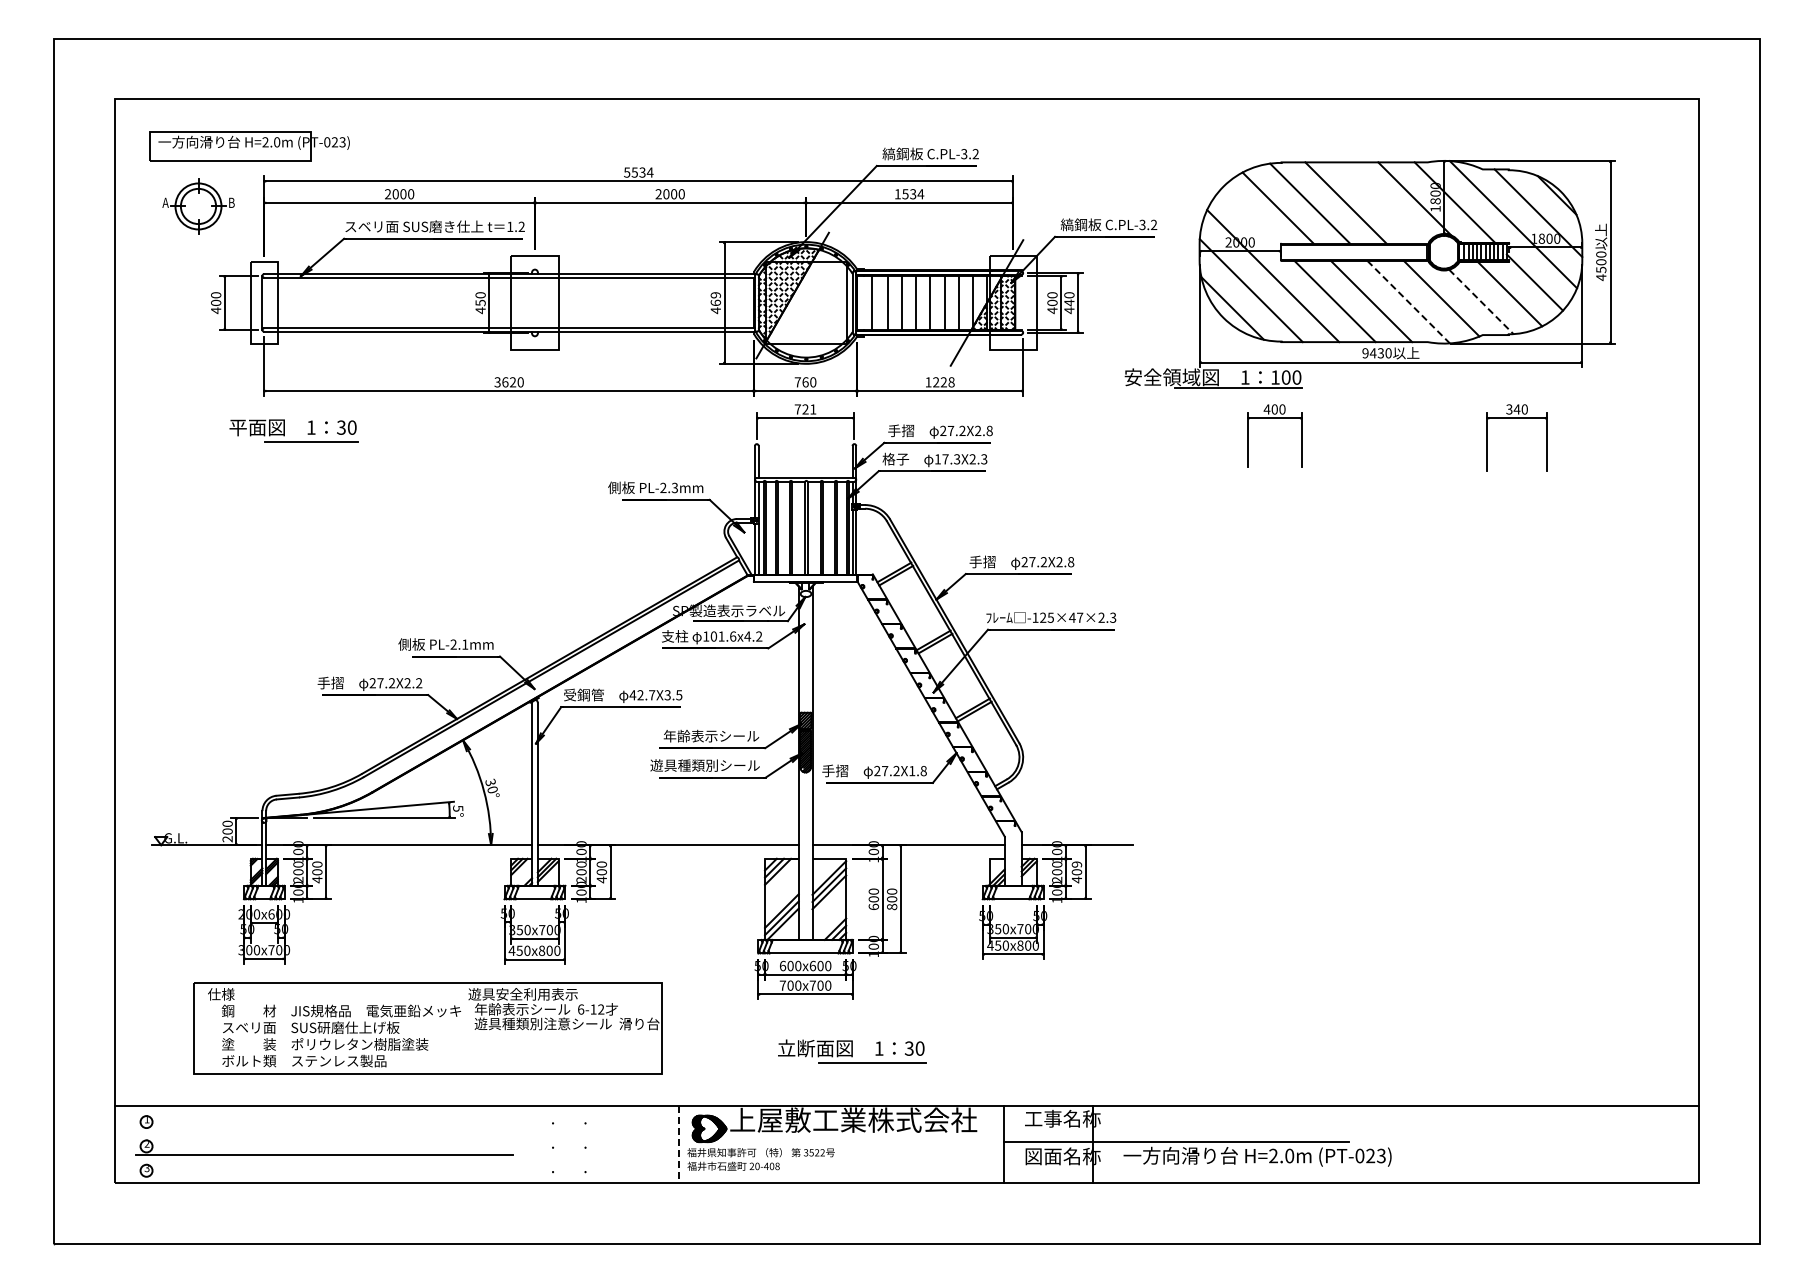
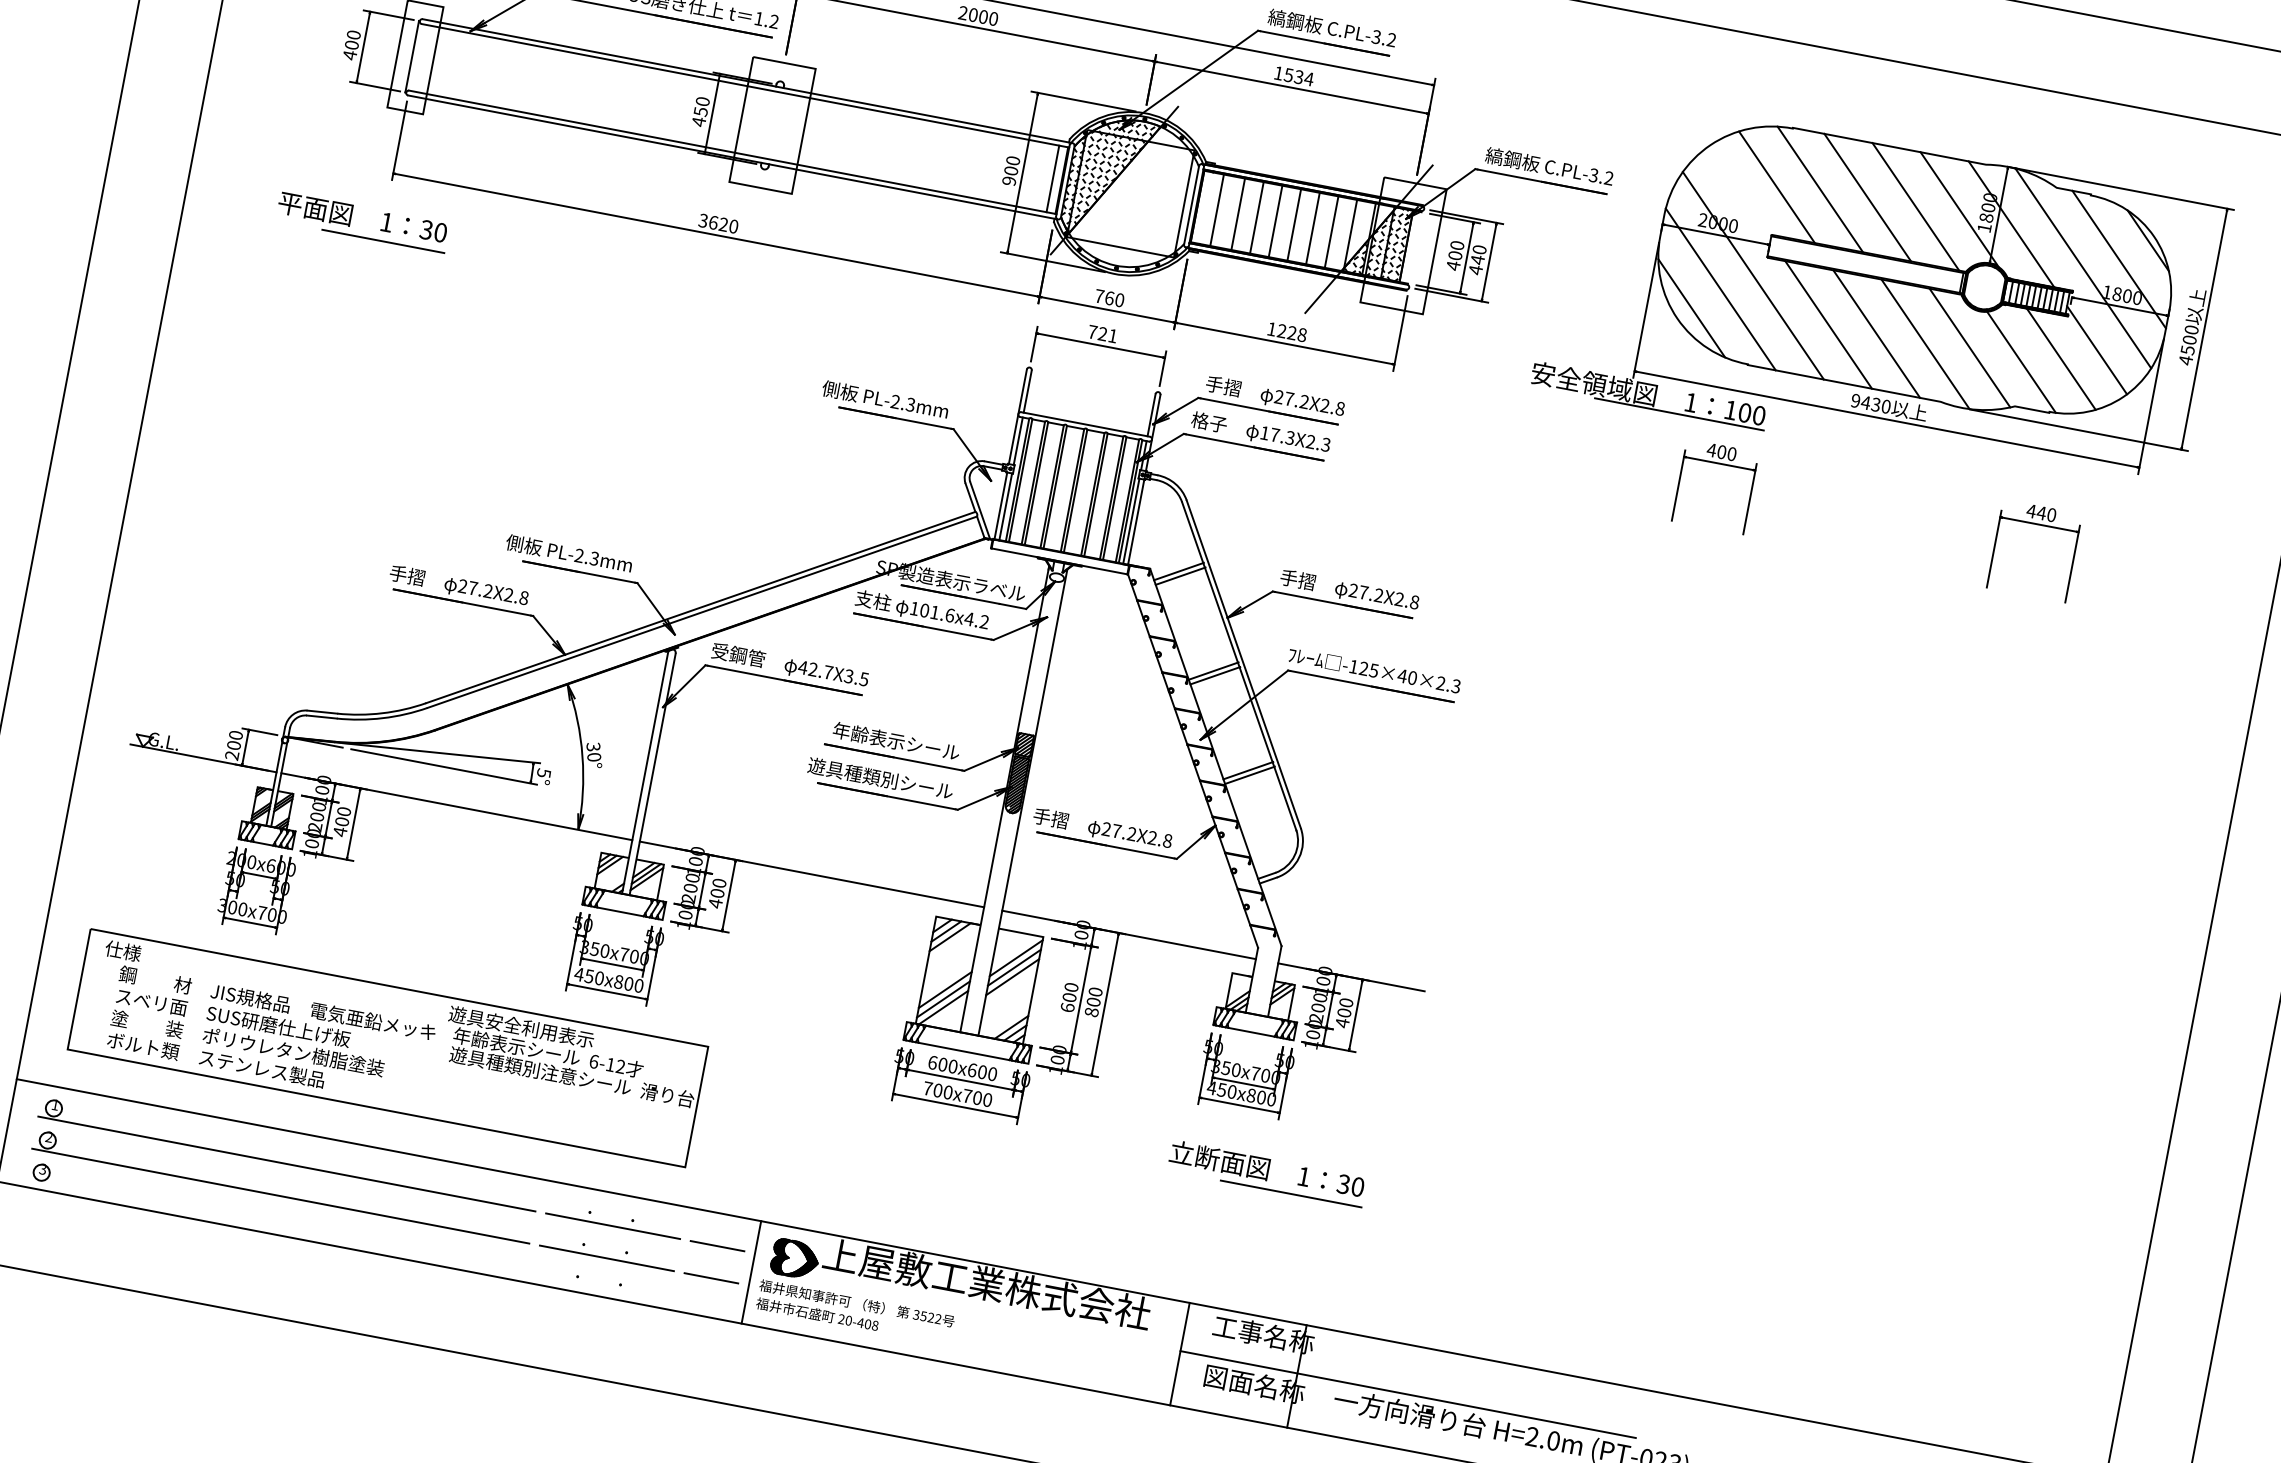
line: (1382, 202) -> (1916, 206), added
line: (747, 302) -> (1053, 178), added
line: (1409, 302) -> (1926, 344), dashed -> solid
line: (1481, 302) -> (2021, 363), dashed -> solid
text: (715, 303) -> (1010, 171), 469 -> 900
text: (1509, 409) -> (2031, 511), 340 -> 440
part: (284, 430) -> (350, 219), moved
text: (1080, 617) -> (1413, 677), -125×47×2.3 -> -125×40×2.3
text: (465, 644) -> (594, 558), PL-2.1mm -> PL-2.3mm
text: (419, 683) -> (524, 598), 27.2X2.2 -> 27.2X2.8
text: (912, 770) -> (1153, 837), 27.2X1.8 -> 27.2X2.8
text: (1077, 864) -> (1347, 1002), 409 -> 400
part: (427, 1028) -> (386, 1048), moved
part: (852, 1051) -> (1267, 1173), moved
line: (324, 1130) -> (286, 1164), added
line: (571, 1130) -> (612, 1226), added
line: (650, 1130) -> (716, 1246), added
line: (679, 1144) -> (751, 1272), dashed -> solid
line: (571, 1154) -> (606, 1258), added
line: (650, 1154) -> (710, 1278), added

